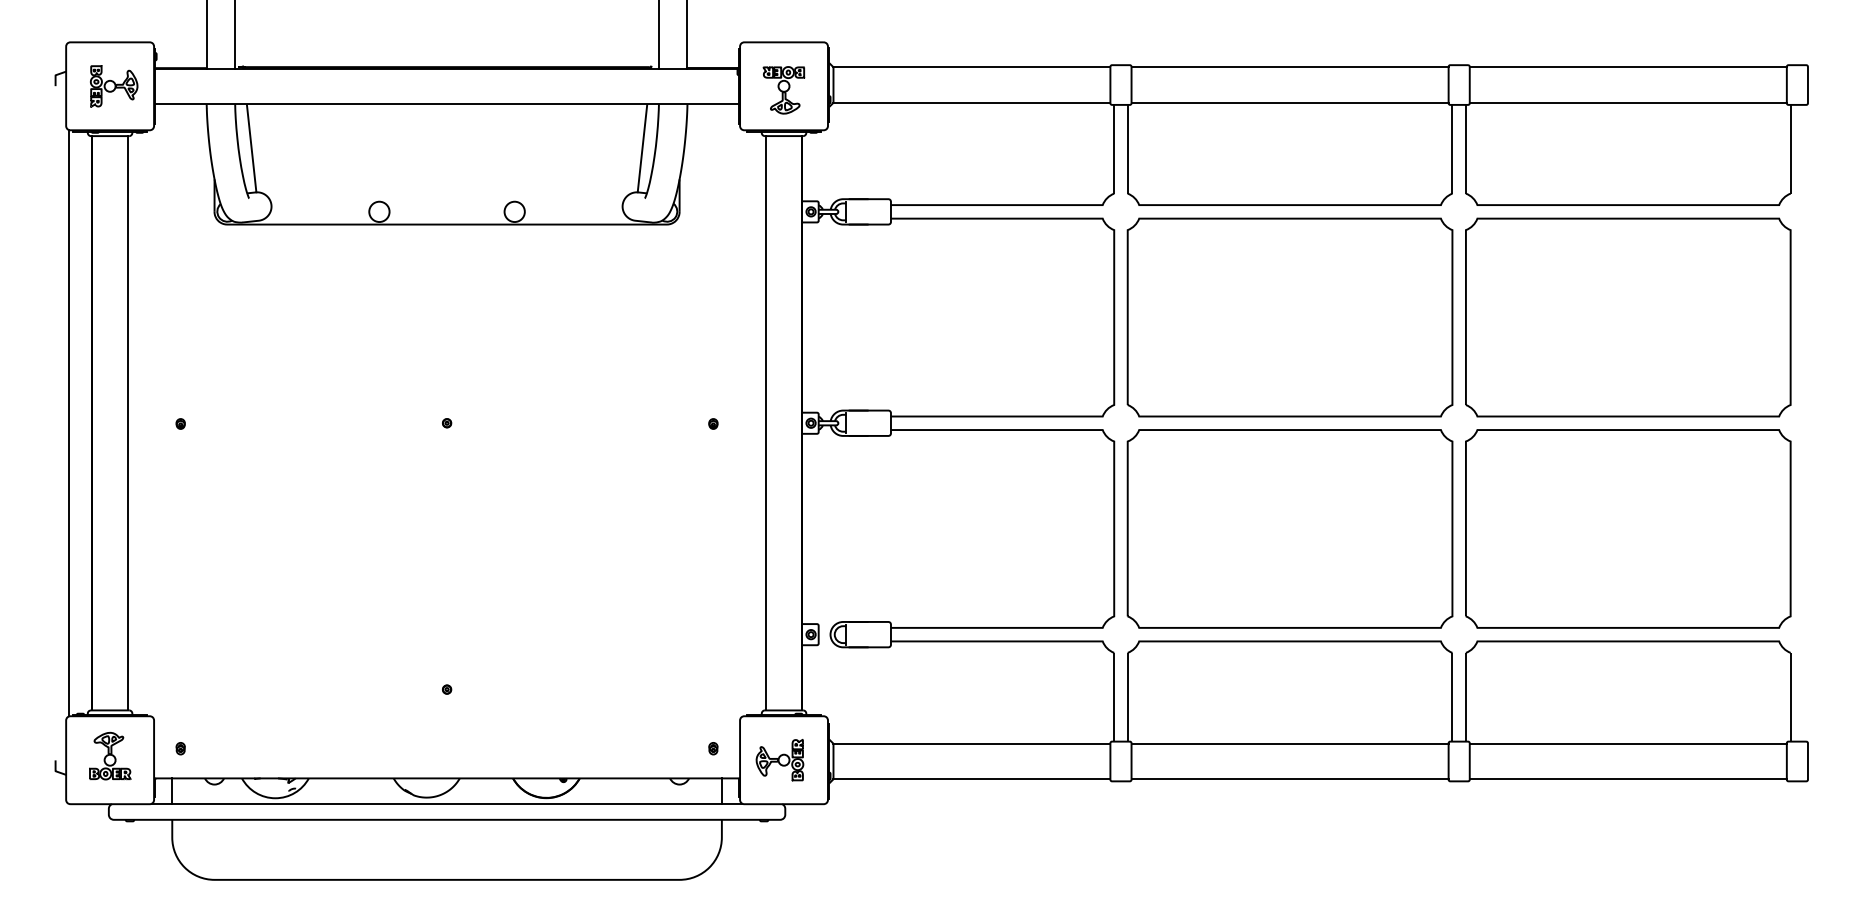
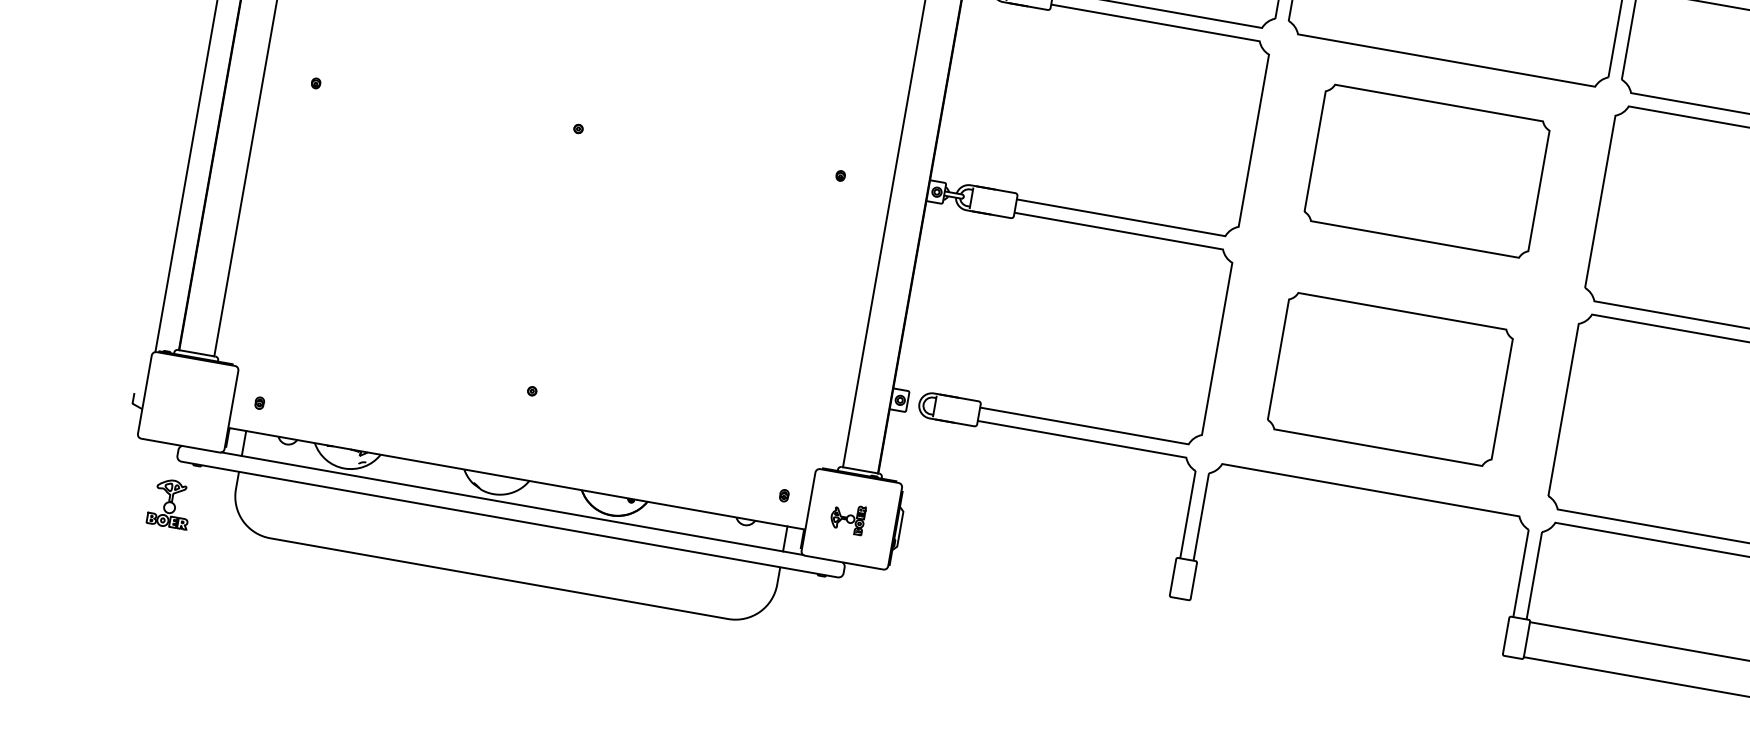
part: (1289, 317) -> (1426, 171), size x0.7
part: (1289, 528) -> (1389, 378), size x0.7
line: (971, 743) -> (1039, 535), removed
line: (1289, 743) -> (1352, 590), removed
part: (110, 755) -> (170, 503), moved
part: (779, 760) -> (847, 518), size x0.7
line: (971, 779) -> (1033, 570), removed
line: (1289, 779) -> (1346, 626), removed

